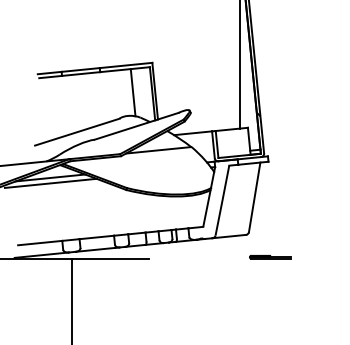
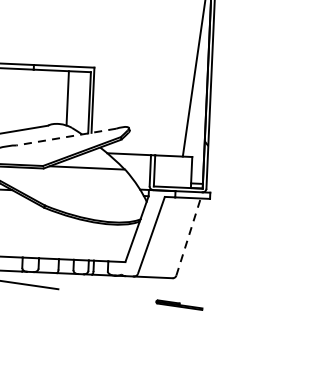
line: (136, 126) -> (66, 137), solid -> dashed
line: (254, 196) -> (188, 236), solid -> dashed
line: (270, 257) -> (179, 305), moved

